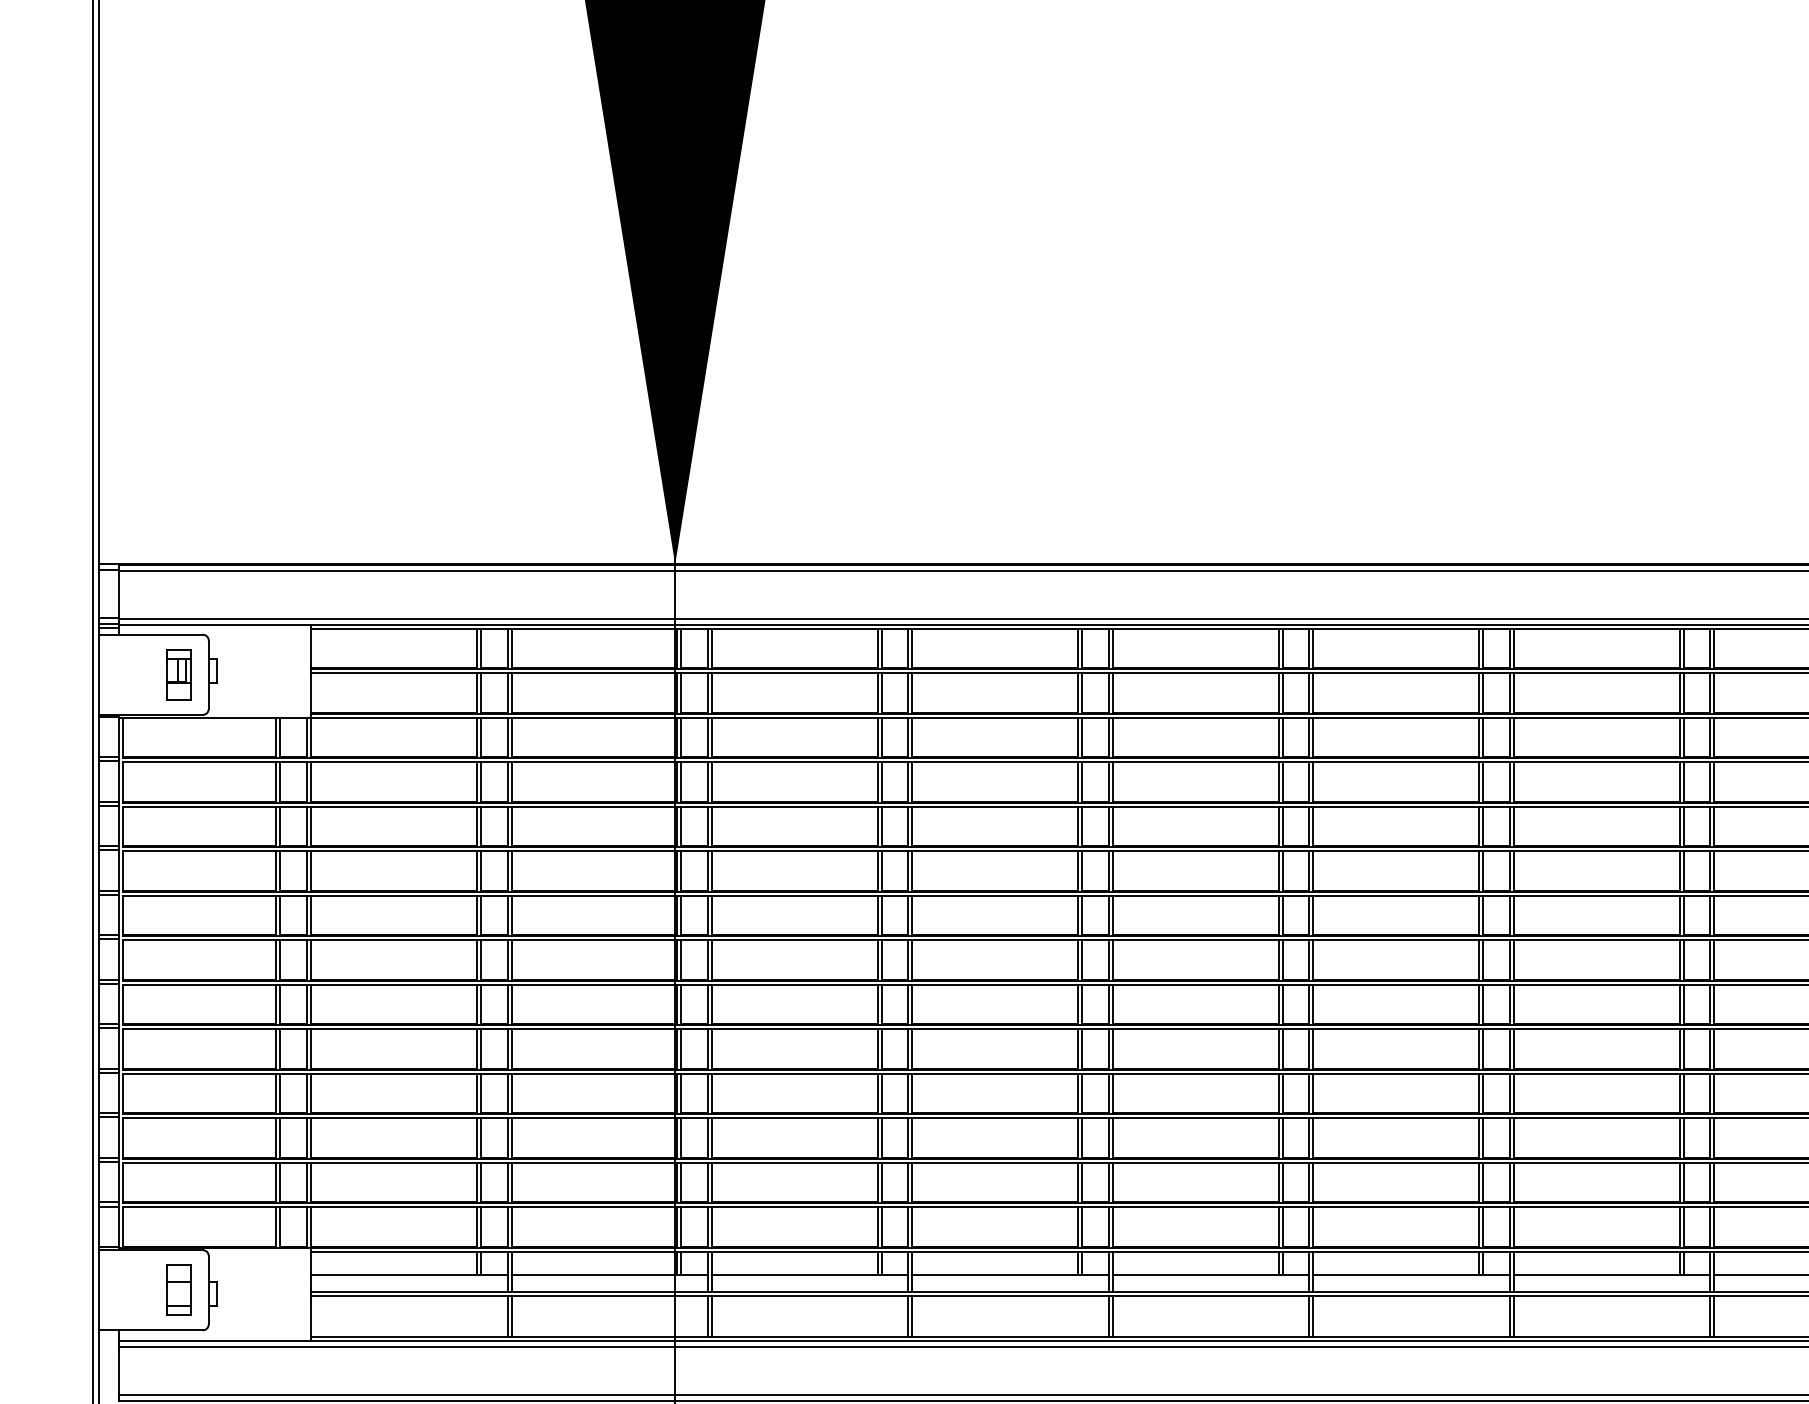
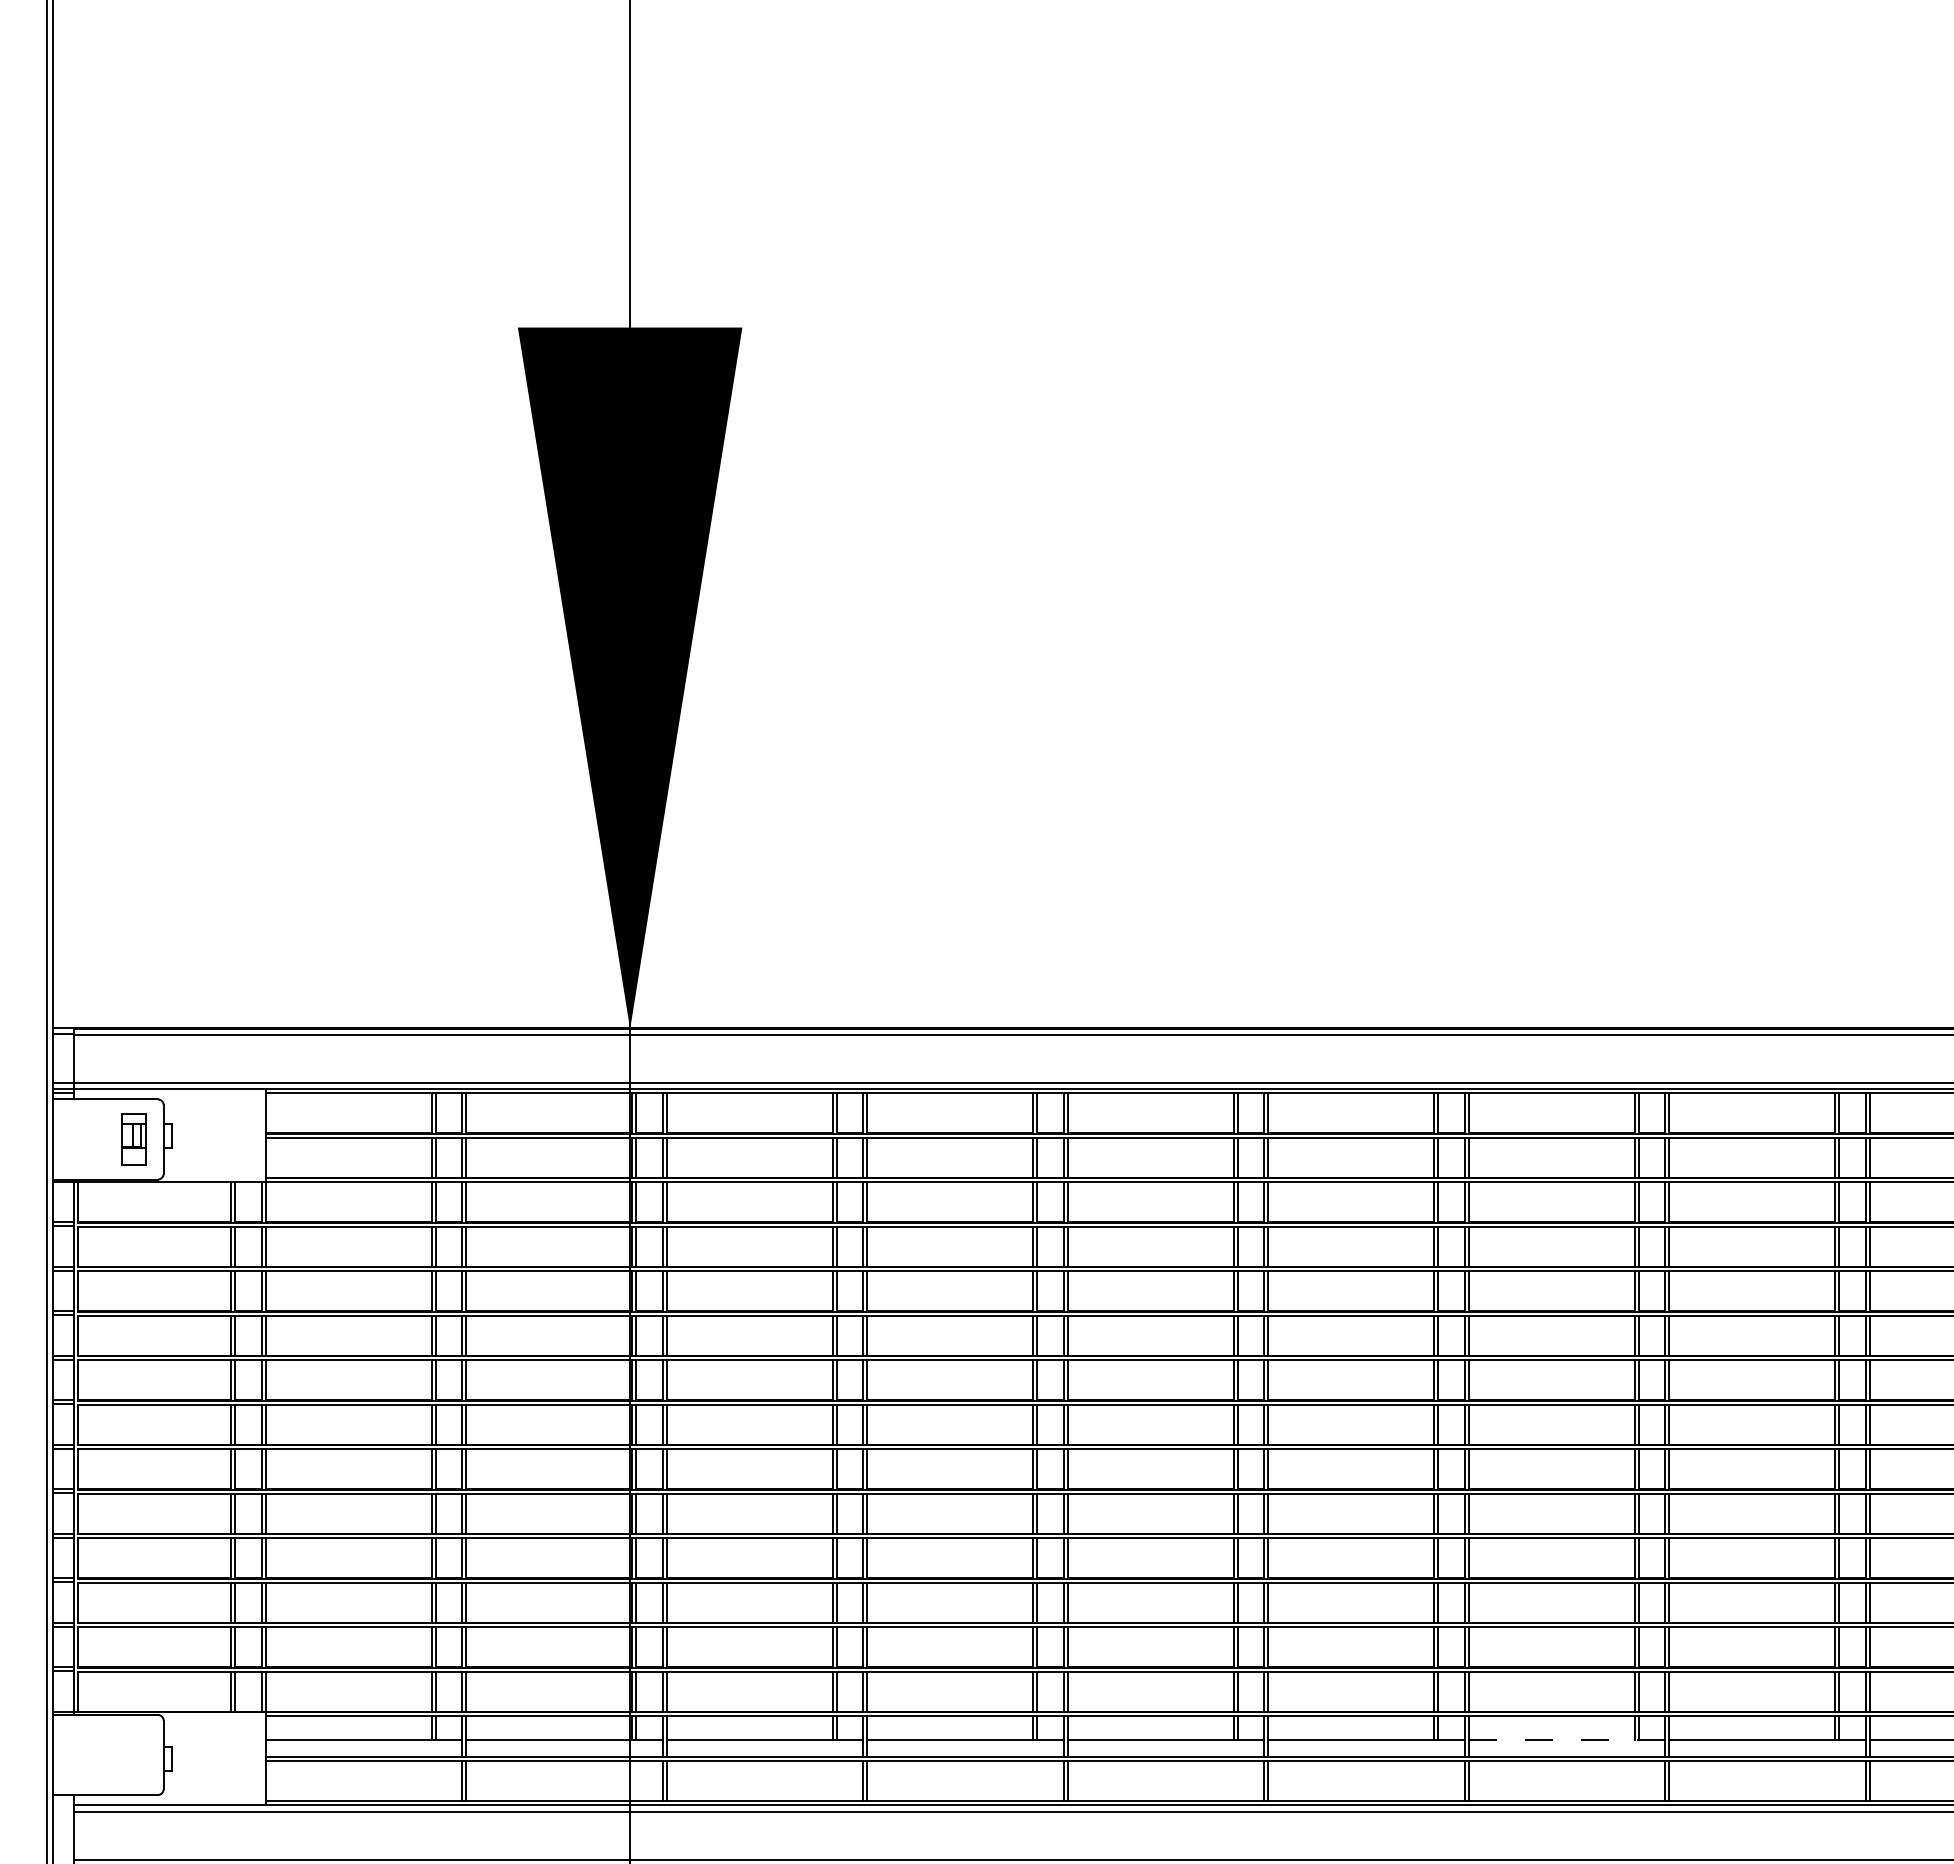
line: (1611, 1275) -> (1566, 1740), solid -> dashed
part: (178, 1289) -> (133, 1754), removed

